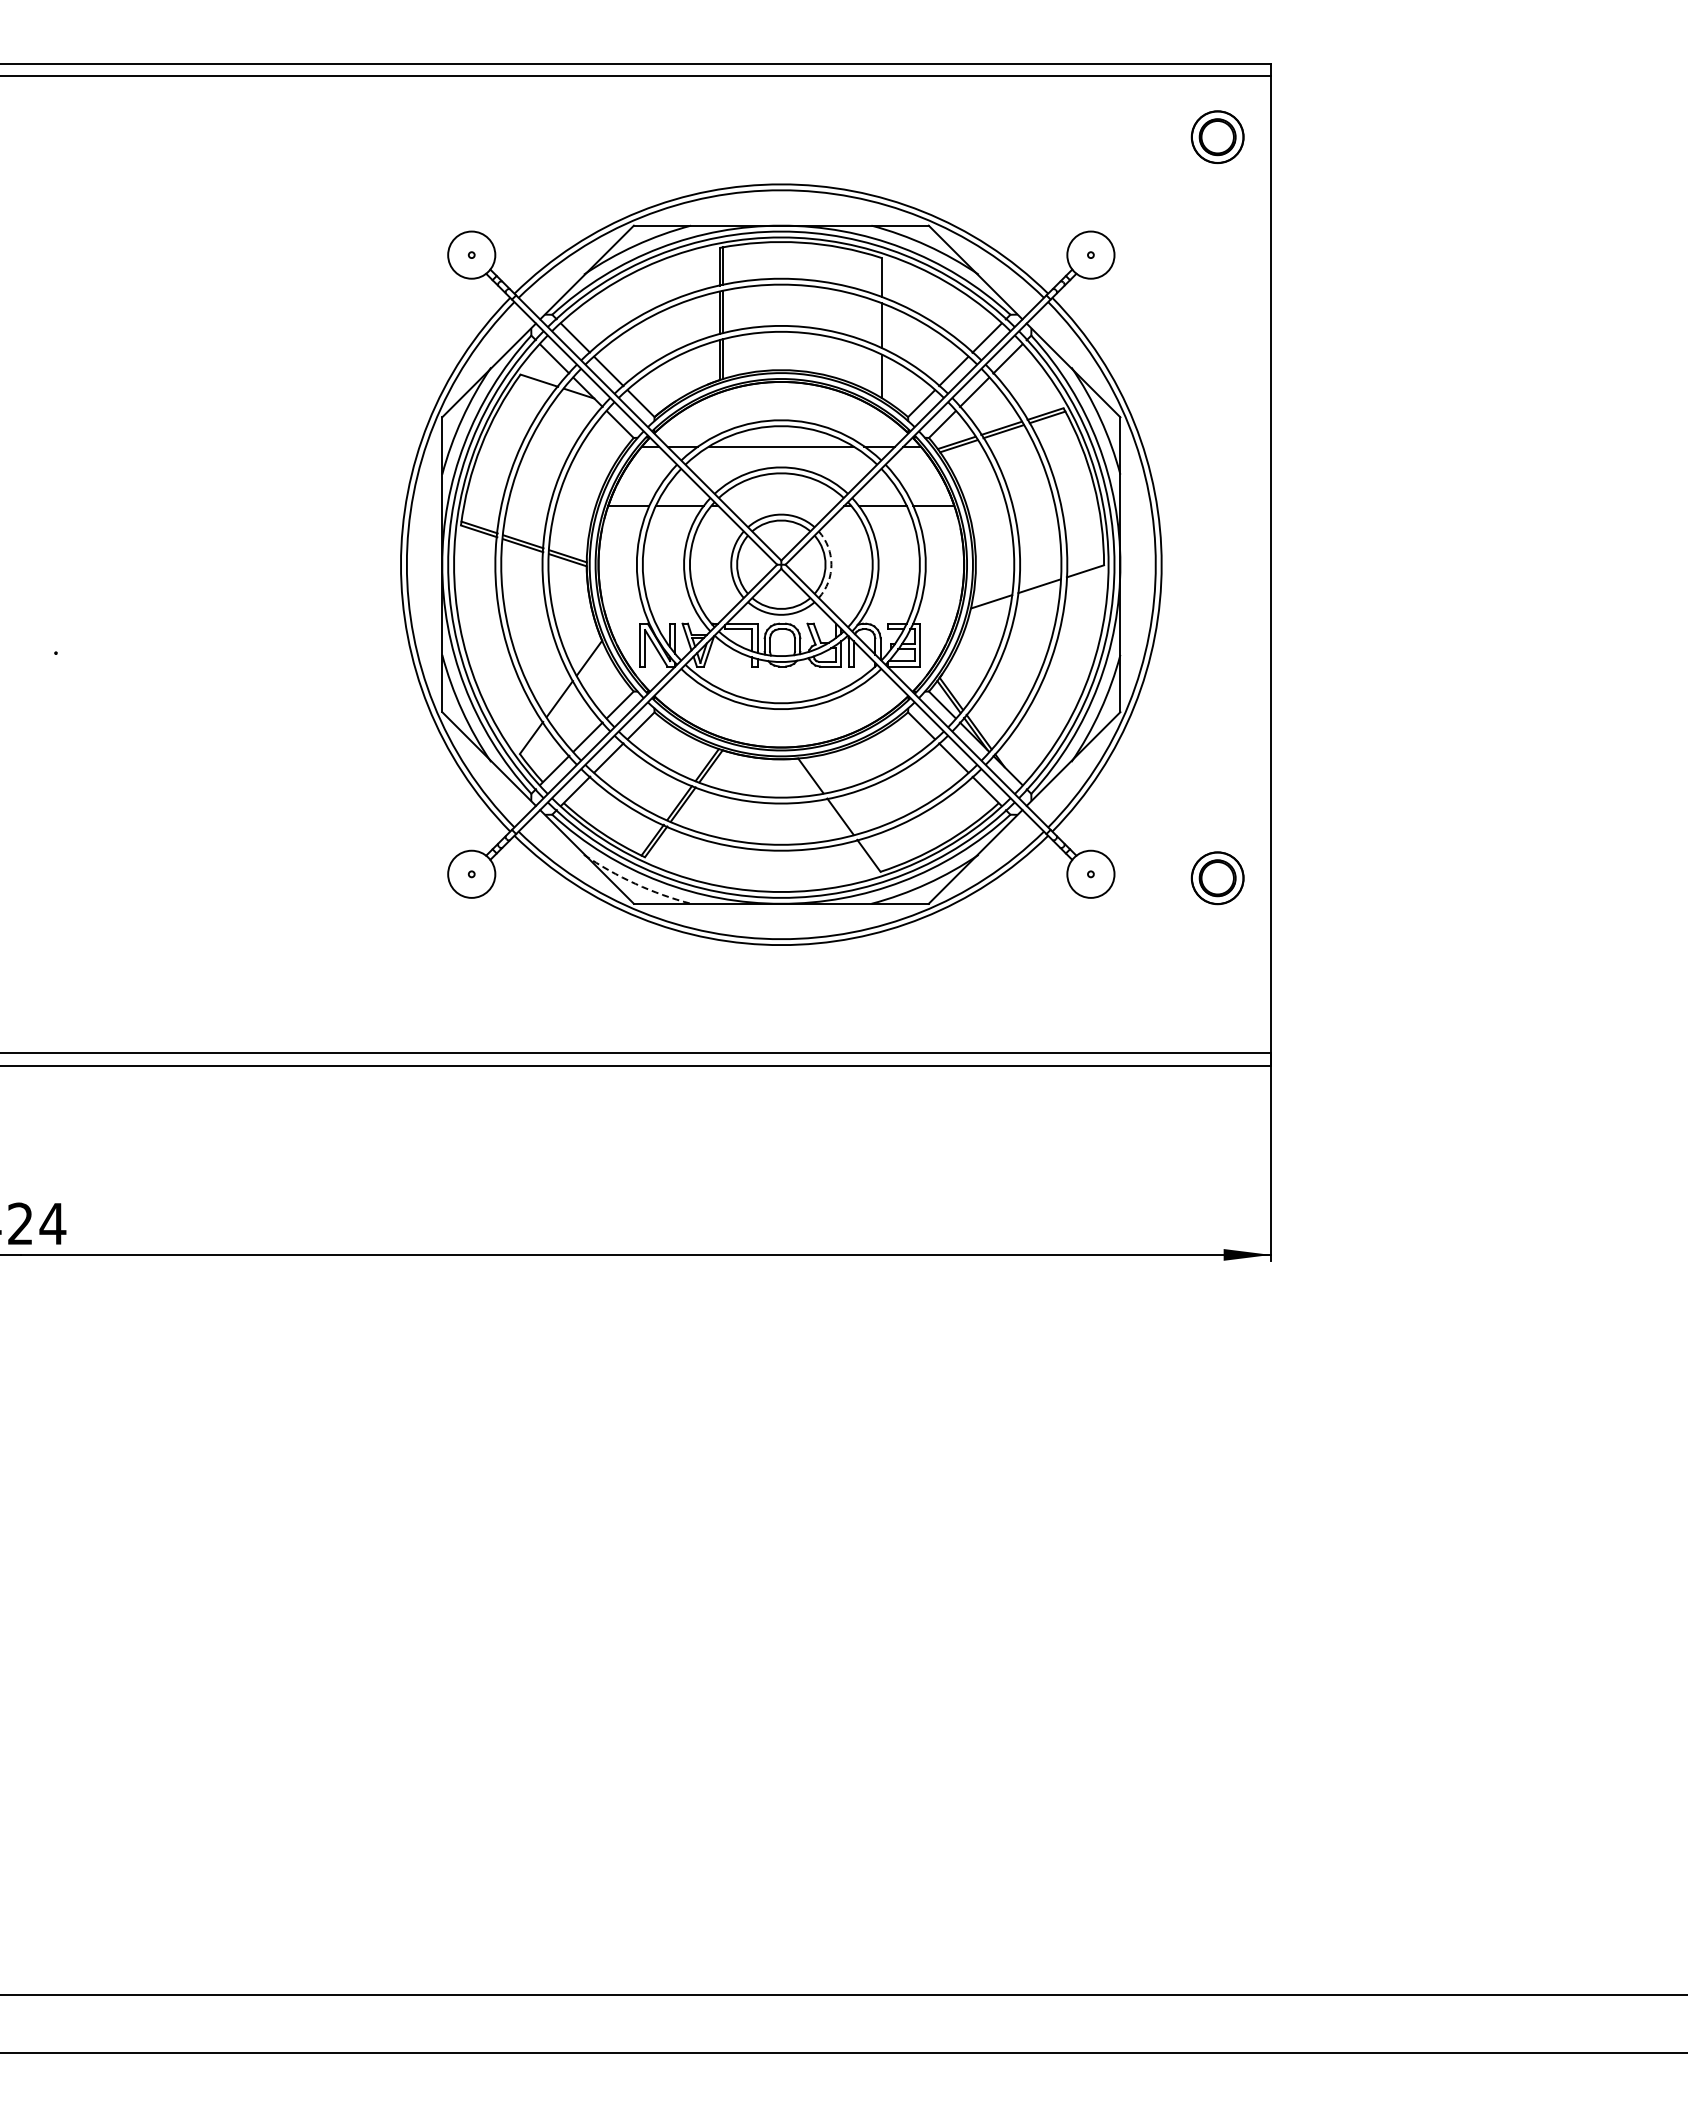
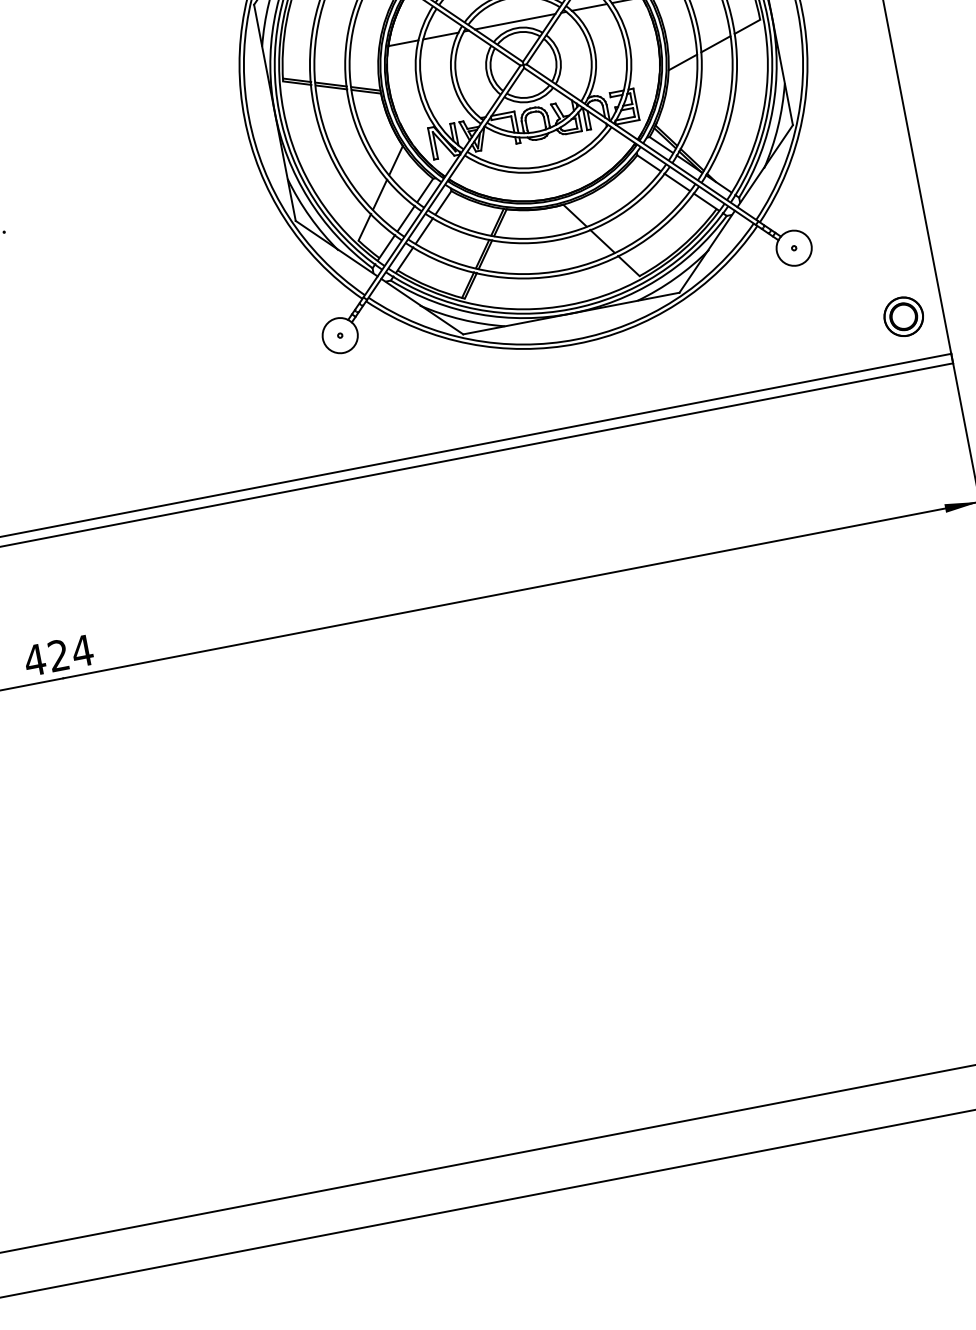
line: (781, 505) -> (515, 21), added
arc: (831, 564) -> (560, 57), dashed -> solid
part: (1217, 878) -> (903, 317), moved
arc: (635, 883) -> (461, 319), dashed -> solid

